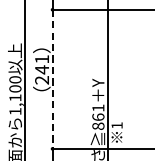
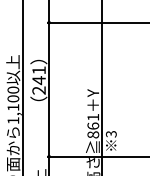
line: (52, 79) -> (49, 89), dashed -> solid
text: (116, 125) -> (110, 134), 1 -> 3

